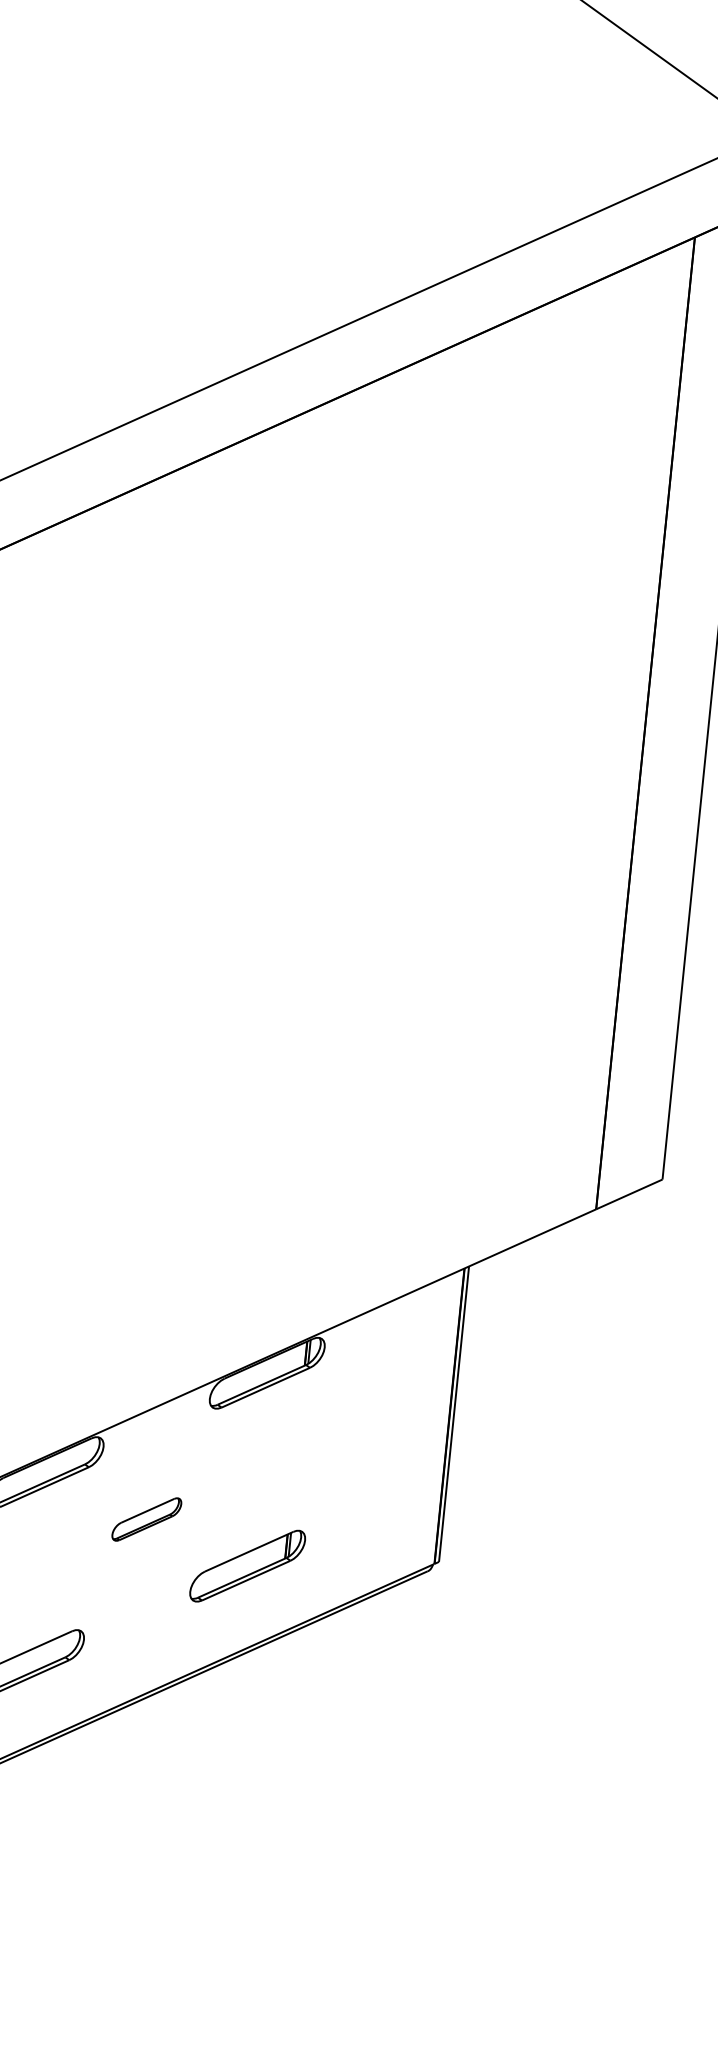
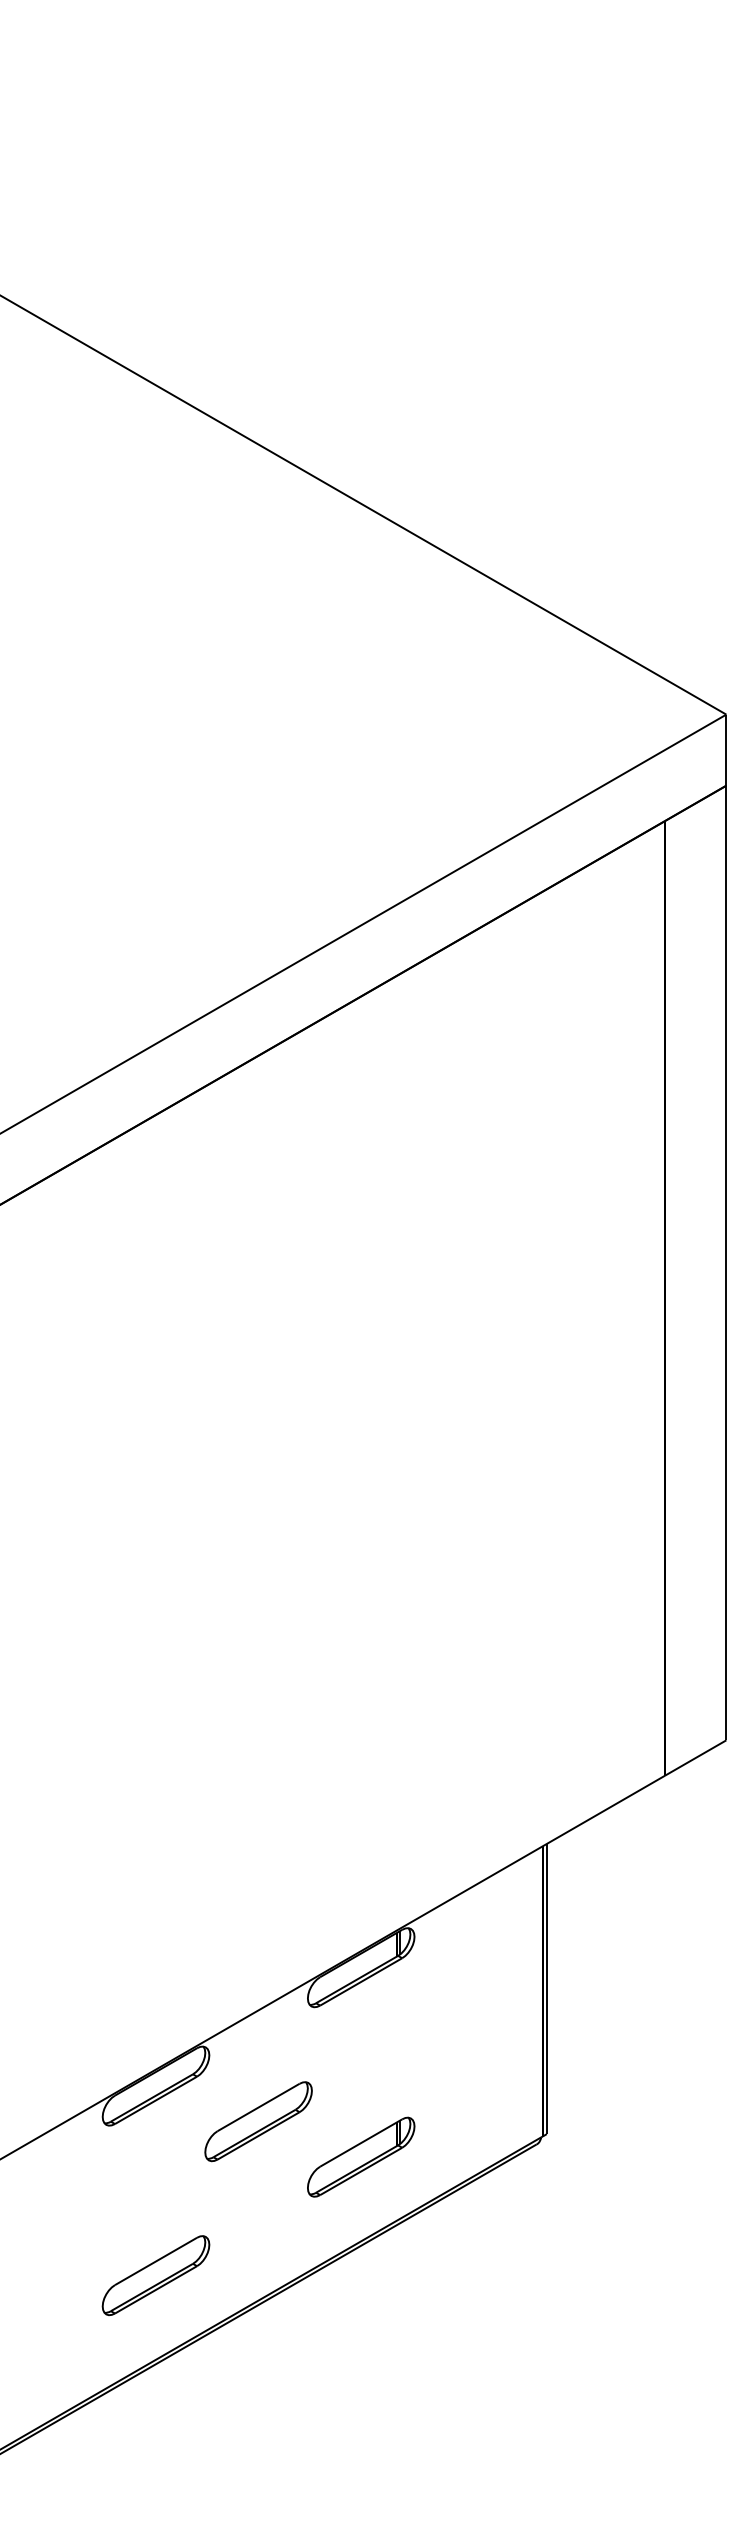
part: (146, 1519) -> (258, 2121), size x1.67

